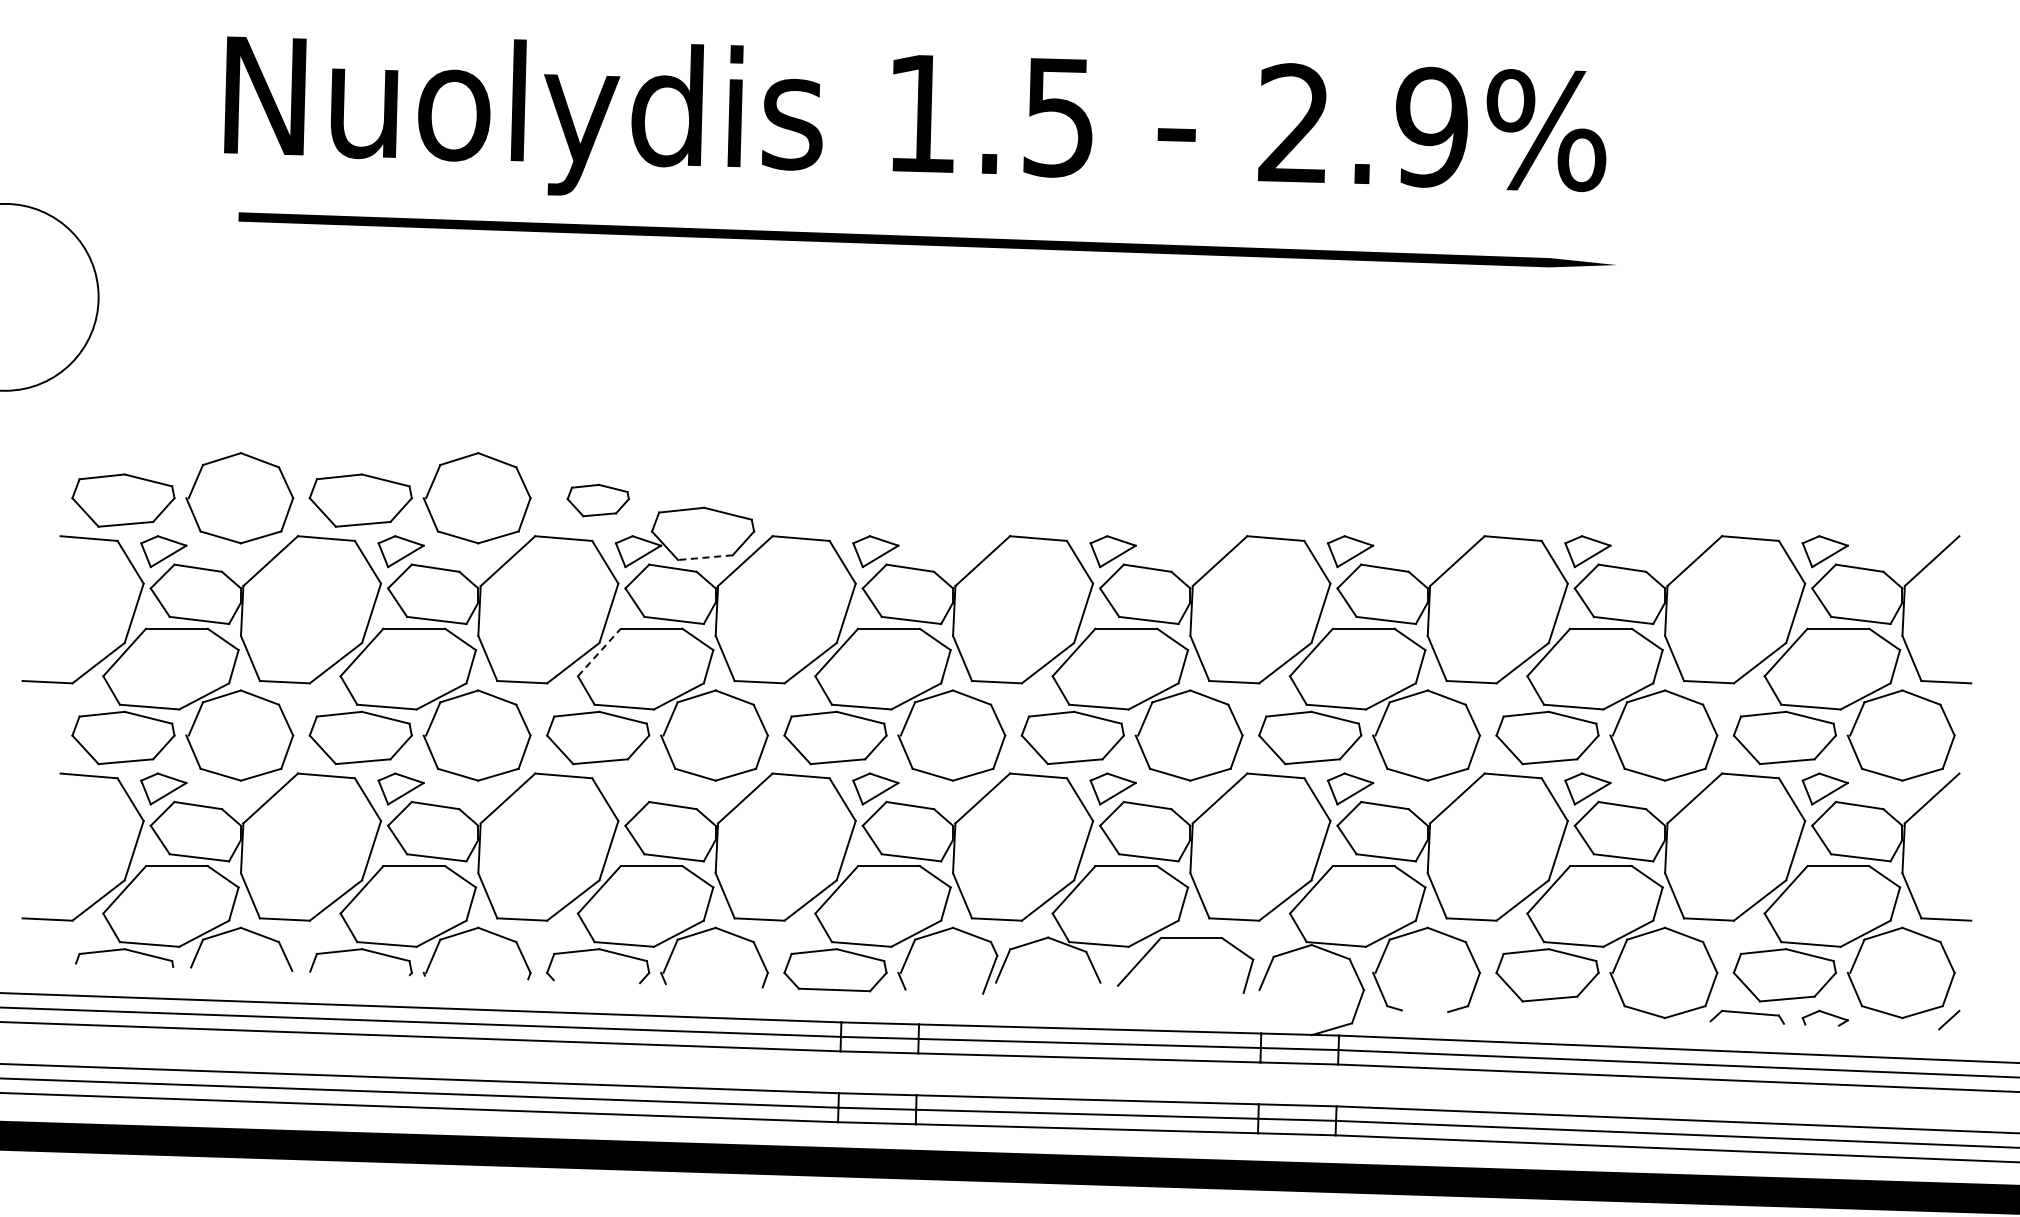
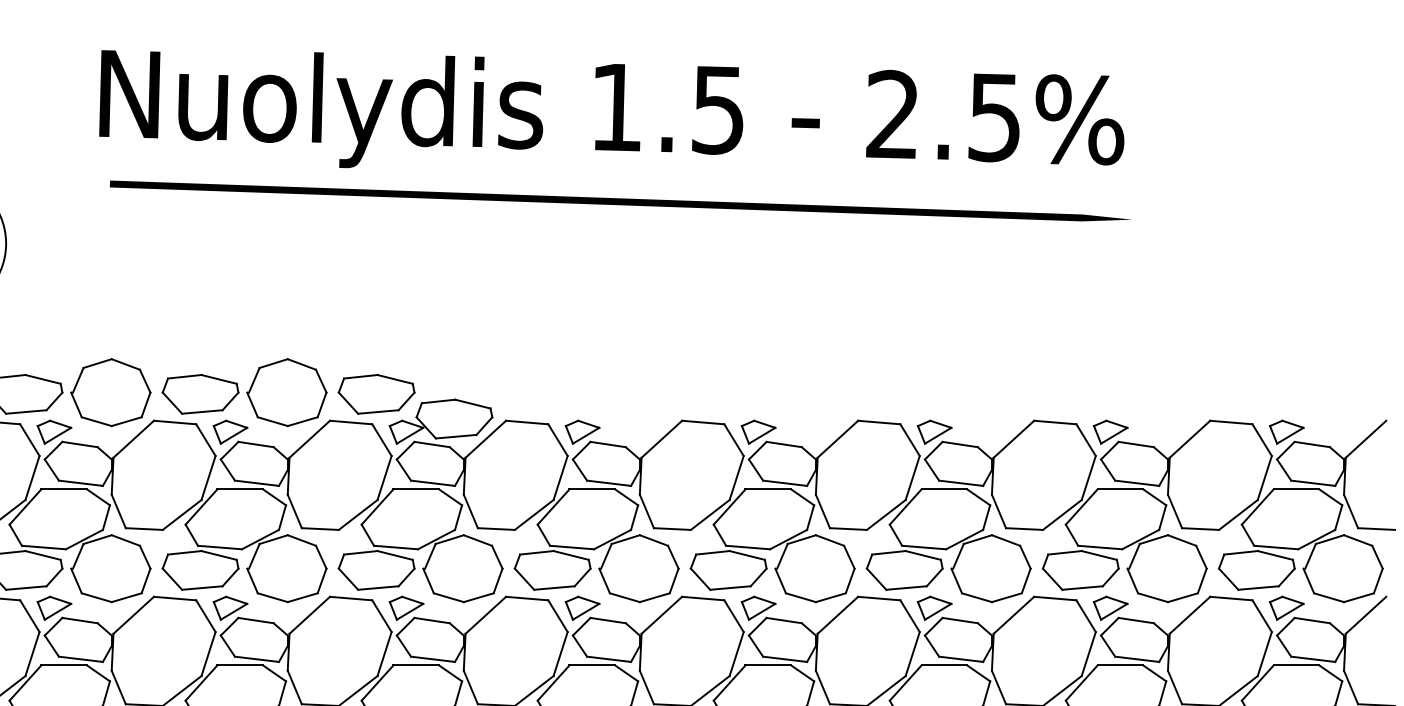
text: (1431, 126) -> (994, 116), 2.9%%% -> 2.5%%%
part: (598, 500) -> (376, 394), size x1.67
line: (704, 557) -> (455, 436), dashed -> solid
line: (599, 652) -> (377, 507), dashed -> solid
part: (638, 788) -> (406, 607), added

